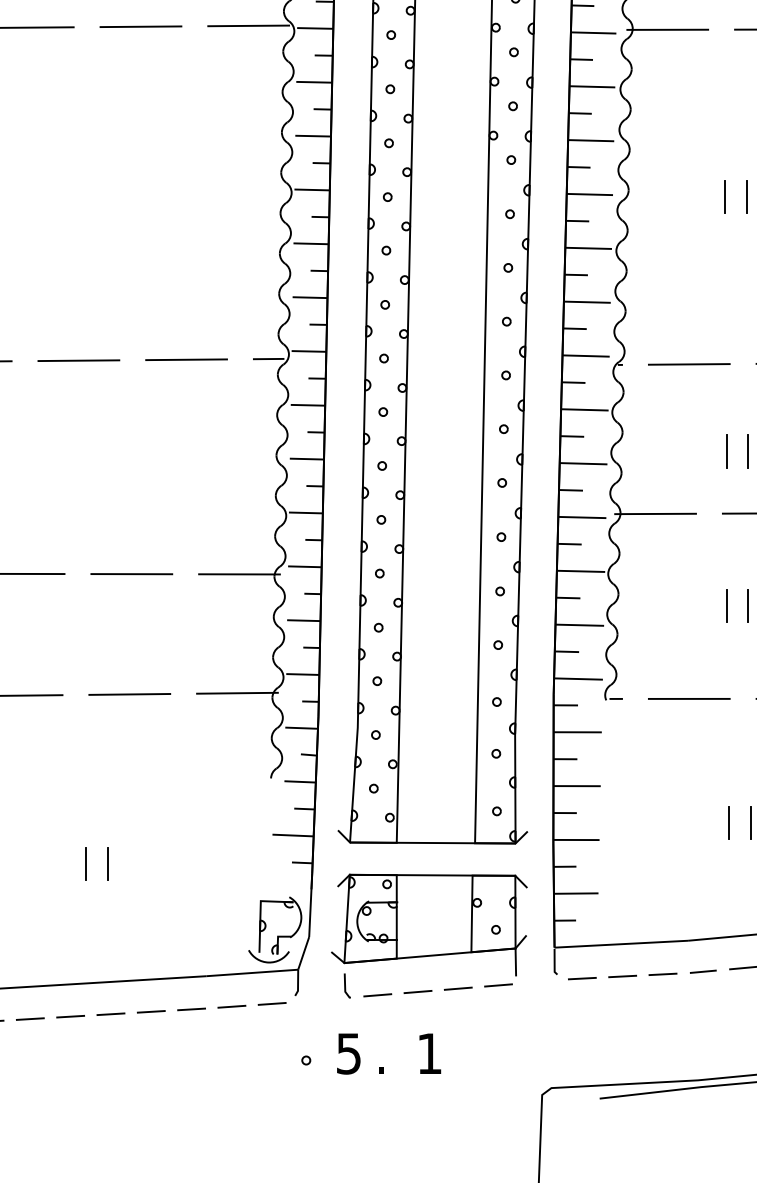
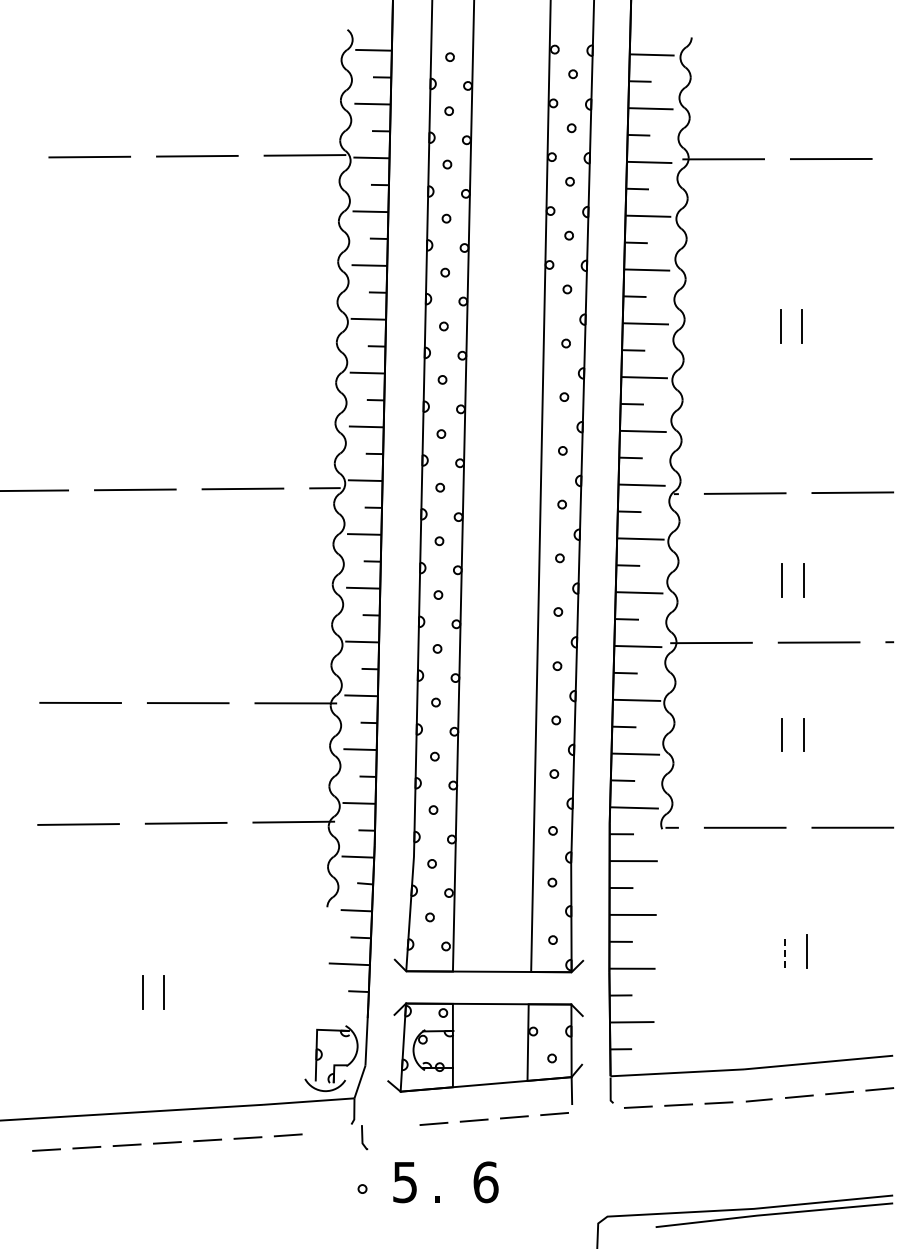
line: (729, 822) -> (785, 951), solid -> dashed
line: (346, 985) -> (363, 1137), moved
line: (272, 1003) -> (328, 1132), removed
text: (429, 1053) -> (485, 1182), 1 -> 6

